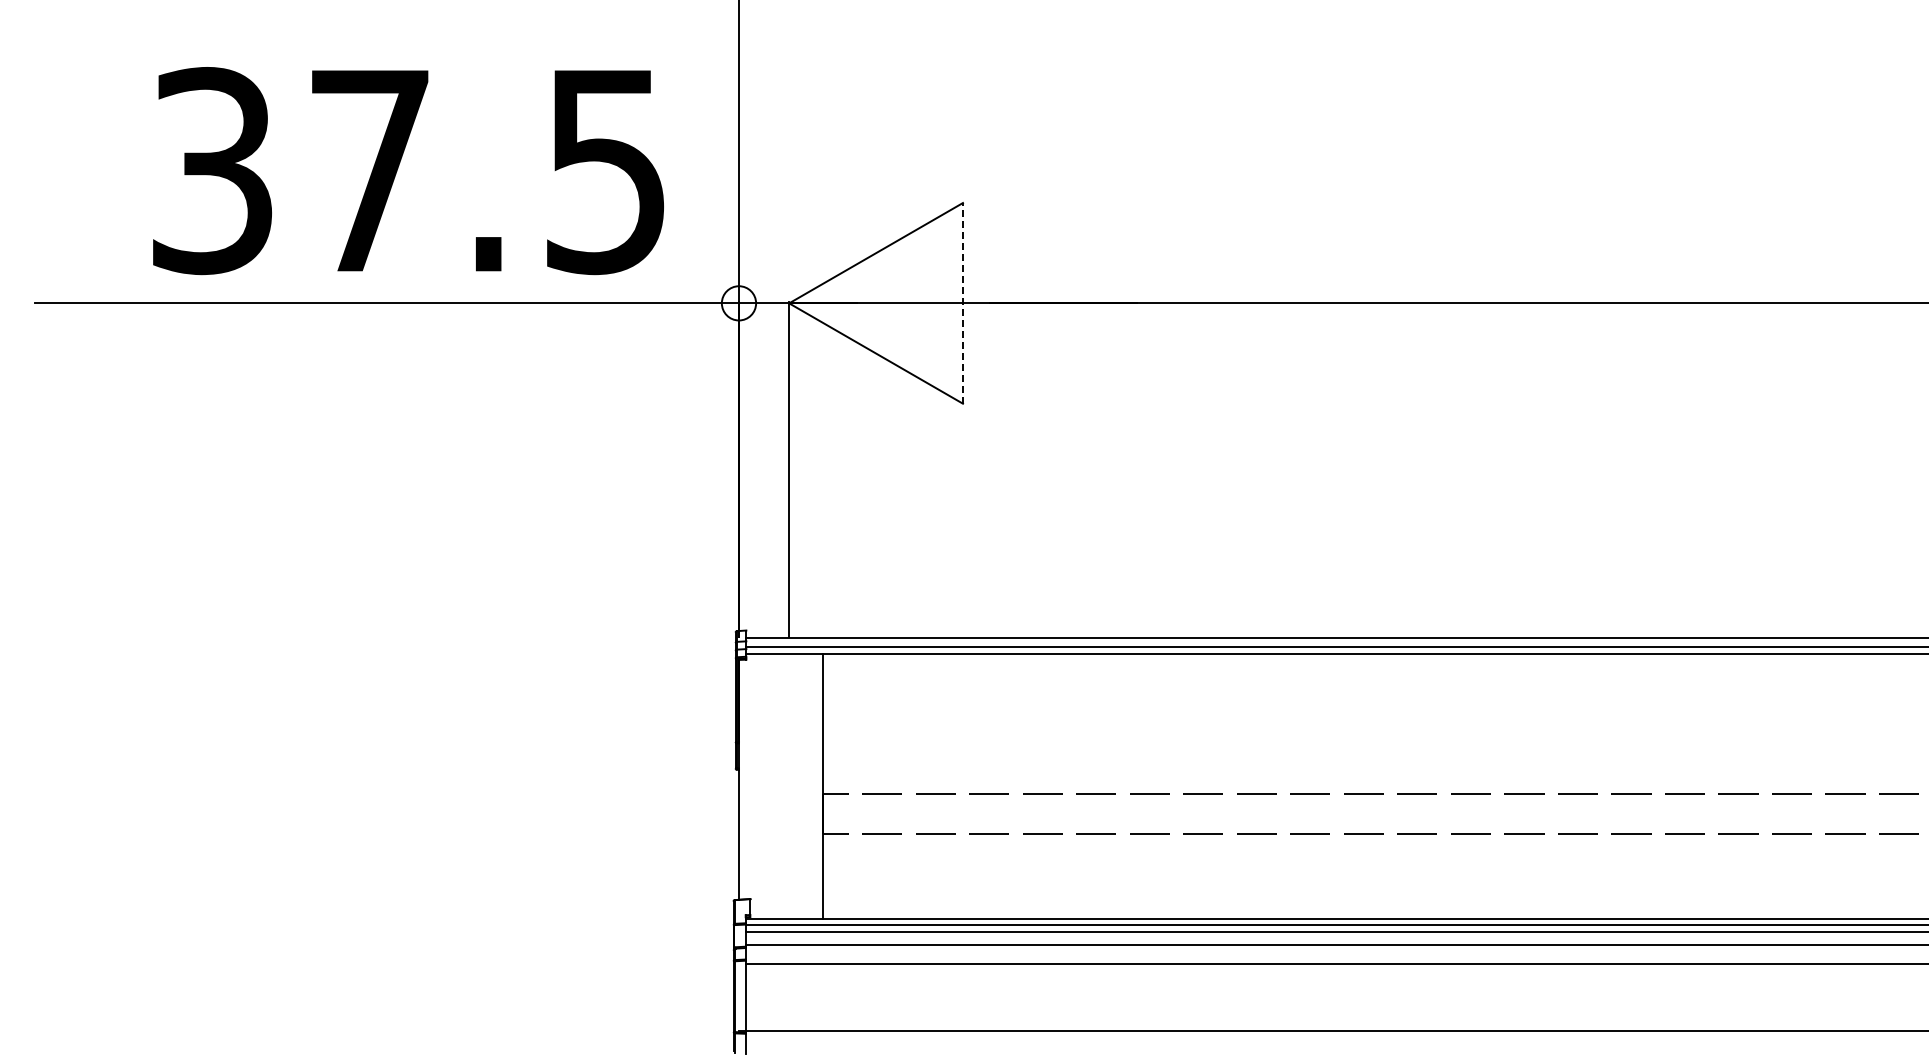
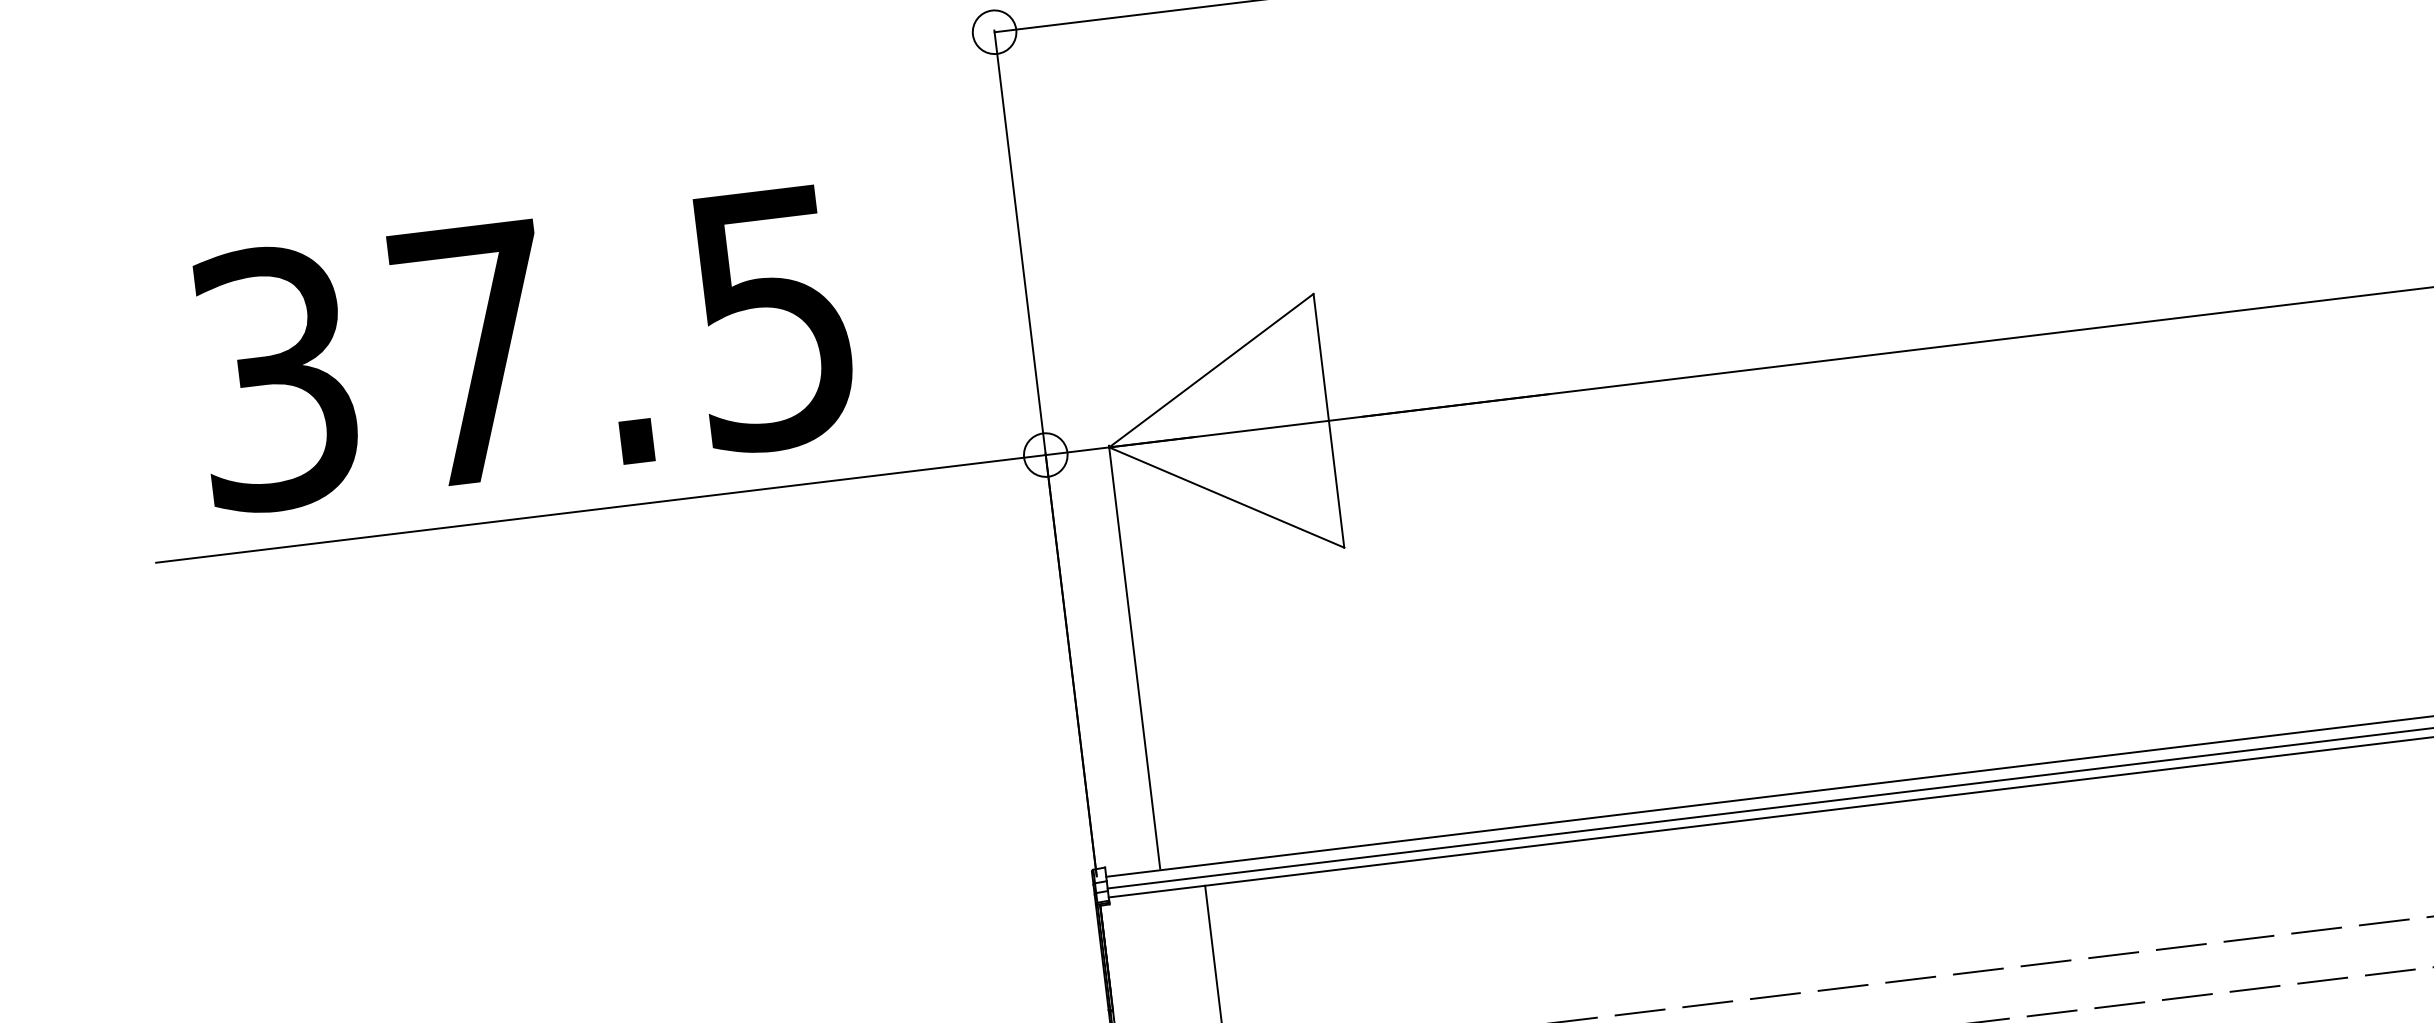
text: (408, 171) -> (523, 349), moved
line: (962, 302) -> (1328, 419), dashed -> solid

